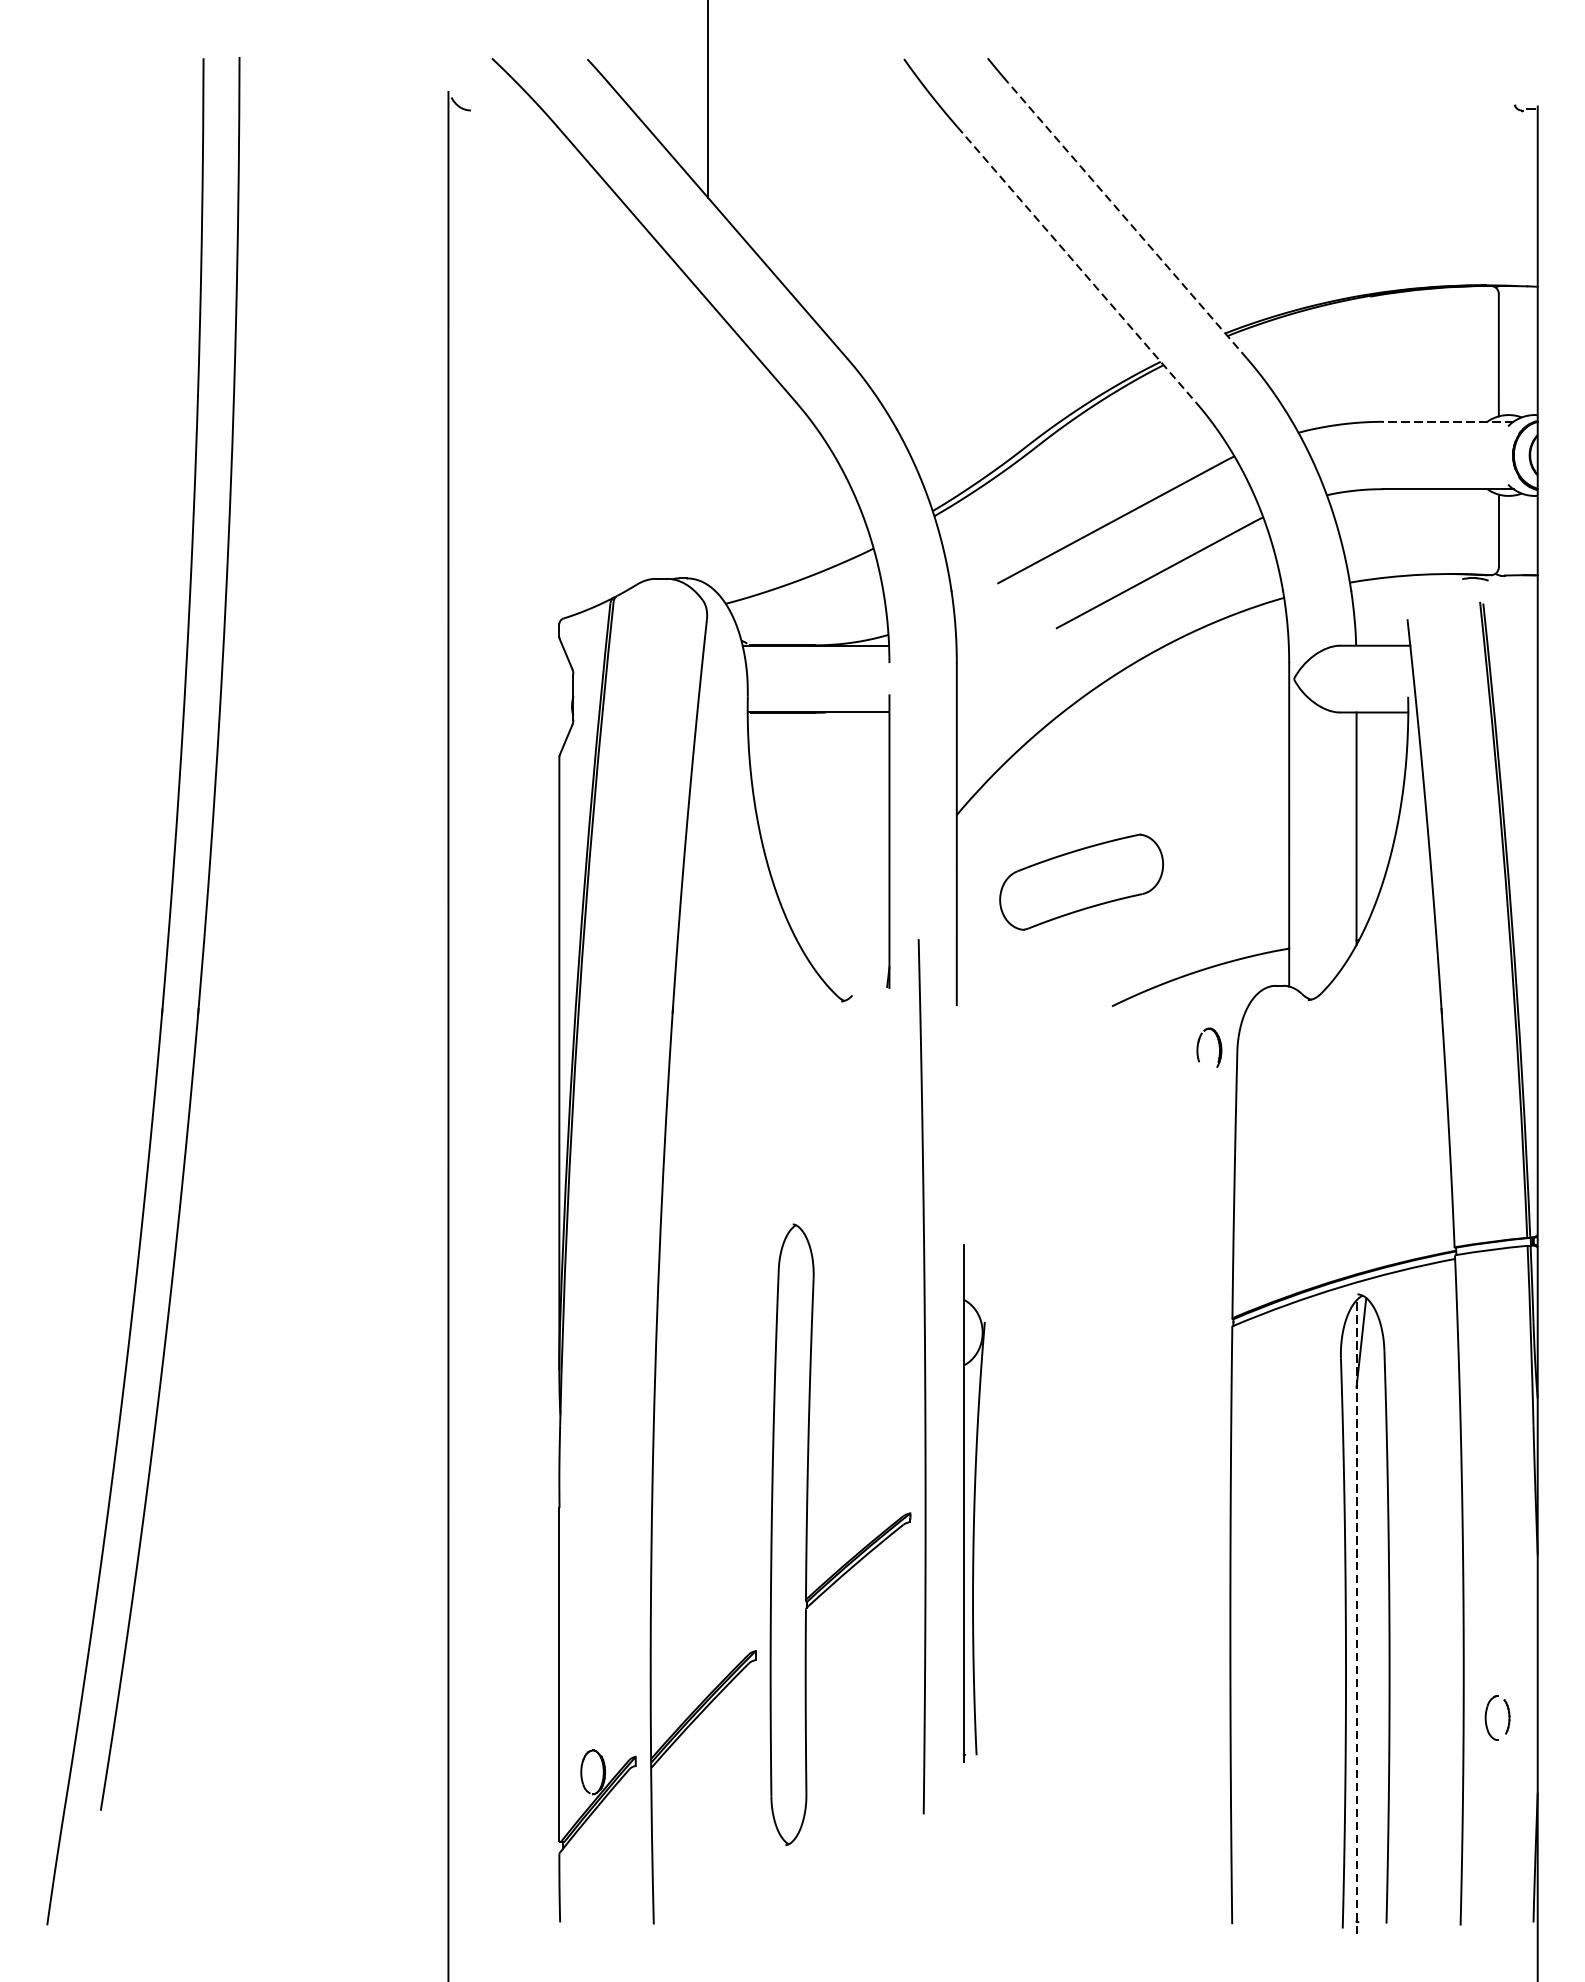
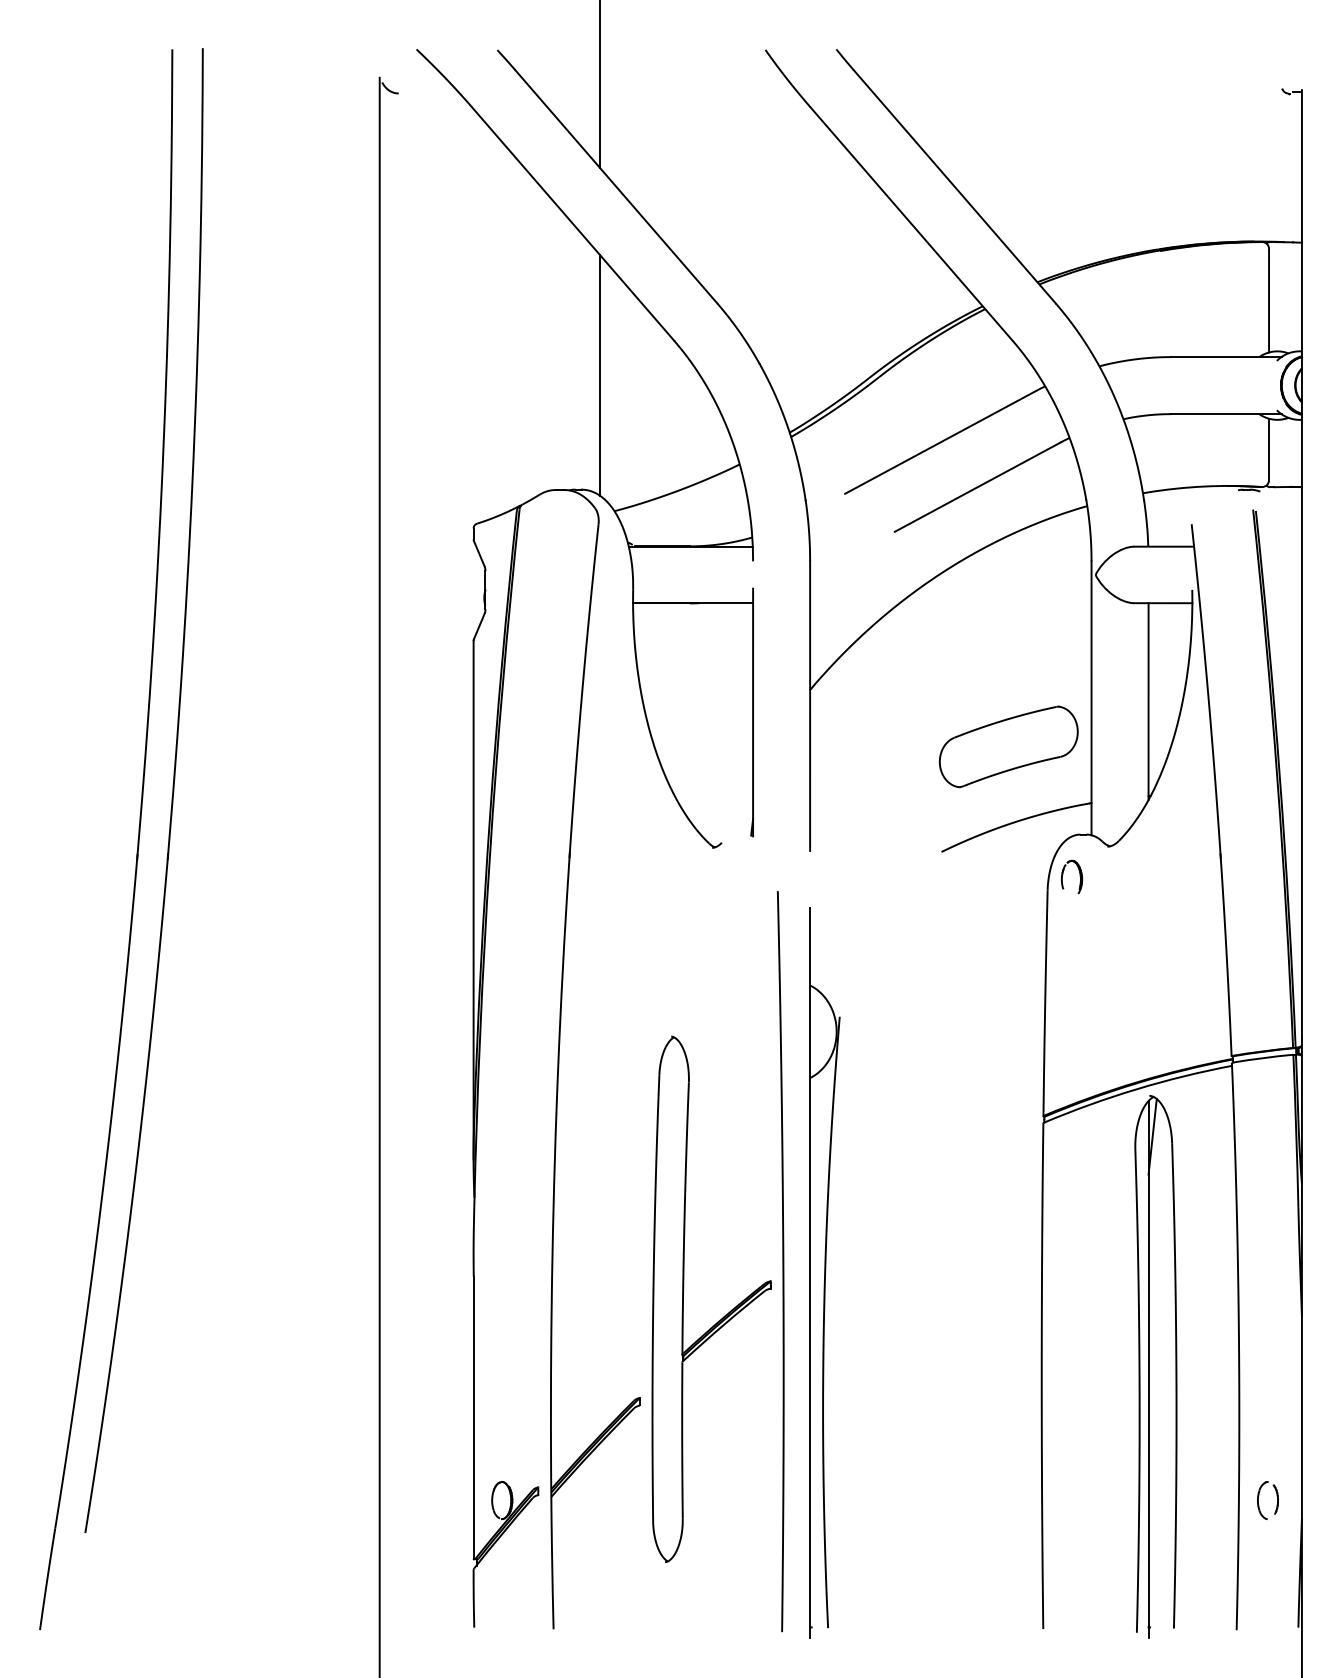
line: (1127, 220) -> (954, 186), dashed -> solid
line: (1076, 265) -> (911, 224), dashed -> solid
line: (1447, 422) -> (1225, 357), dashed -> solid
line: (708, 442) -> (599, 374), added
part: (1081, 881) -> (1008, 746), moved
part: (1218, 1047) -> (1079, 876), moved
curve: (924, 1376) -> (782, 1261), moved
part: (973, 1503) -> (824, 1272), size x1.67
line: (1356, 1616) -> (1148, 1368), dashed -> solid
part: (1487, 1713) -> (1259, 1496), moved

